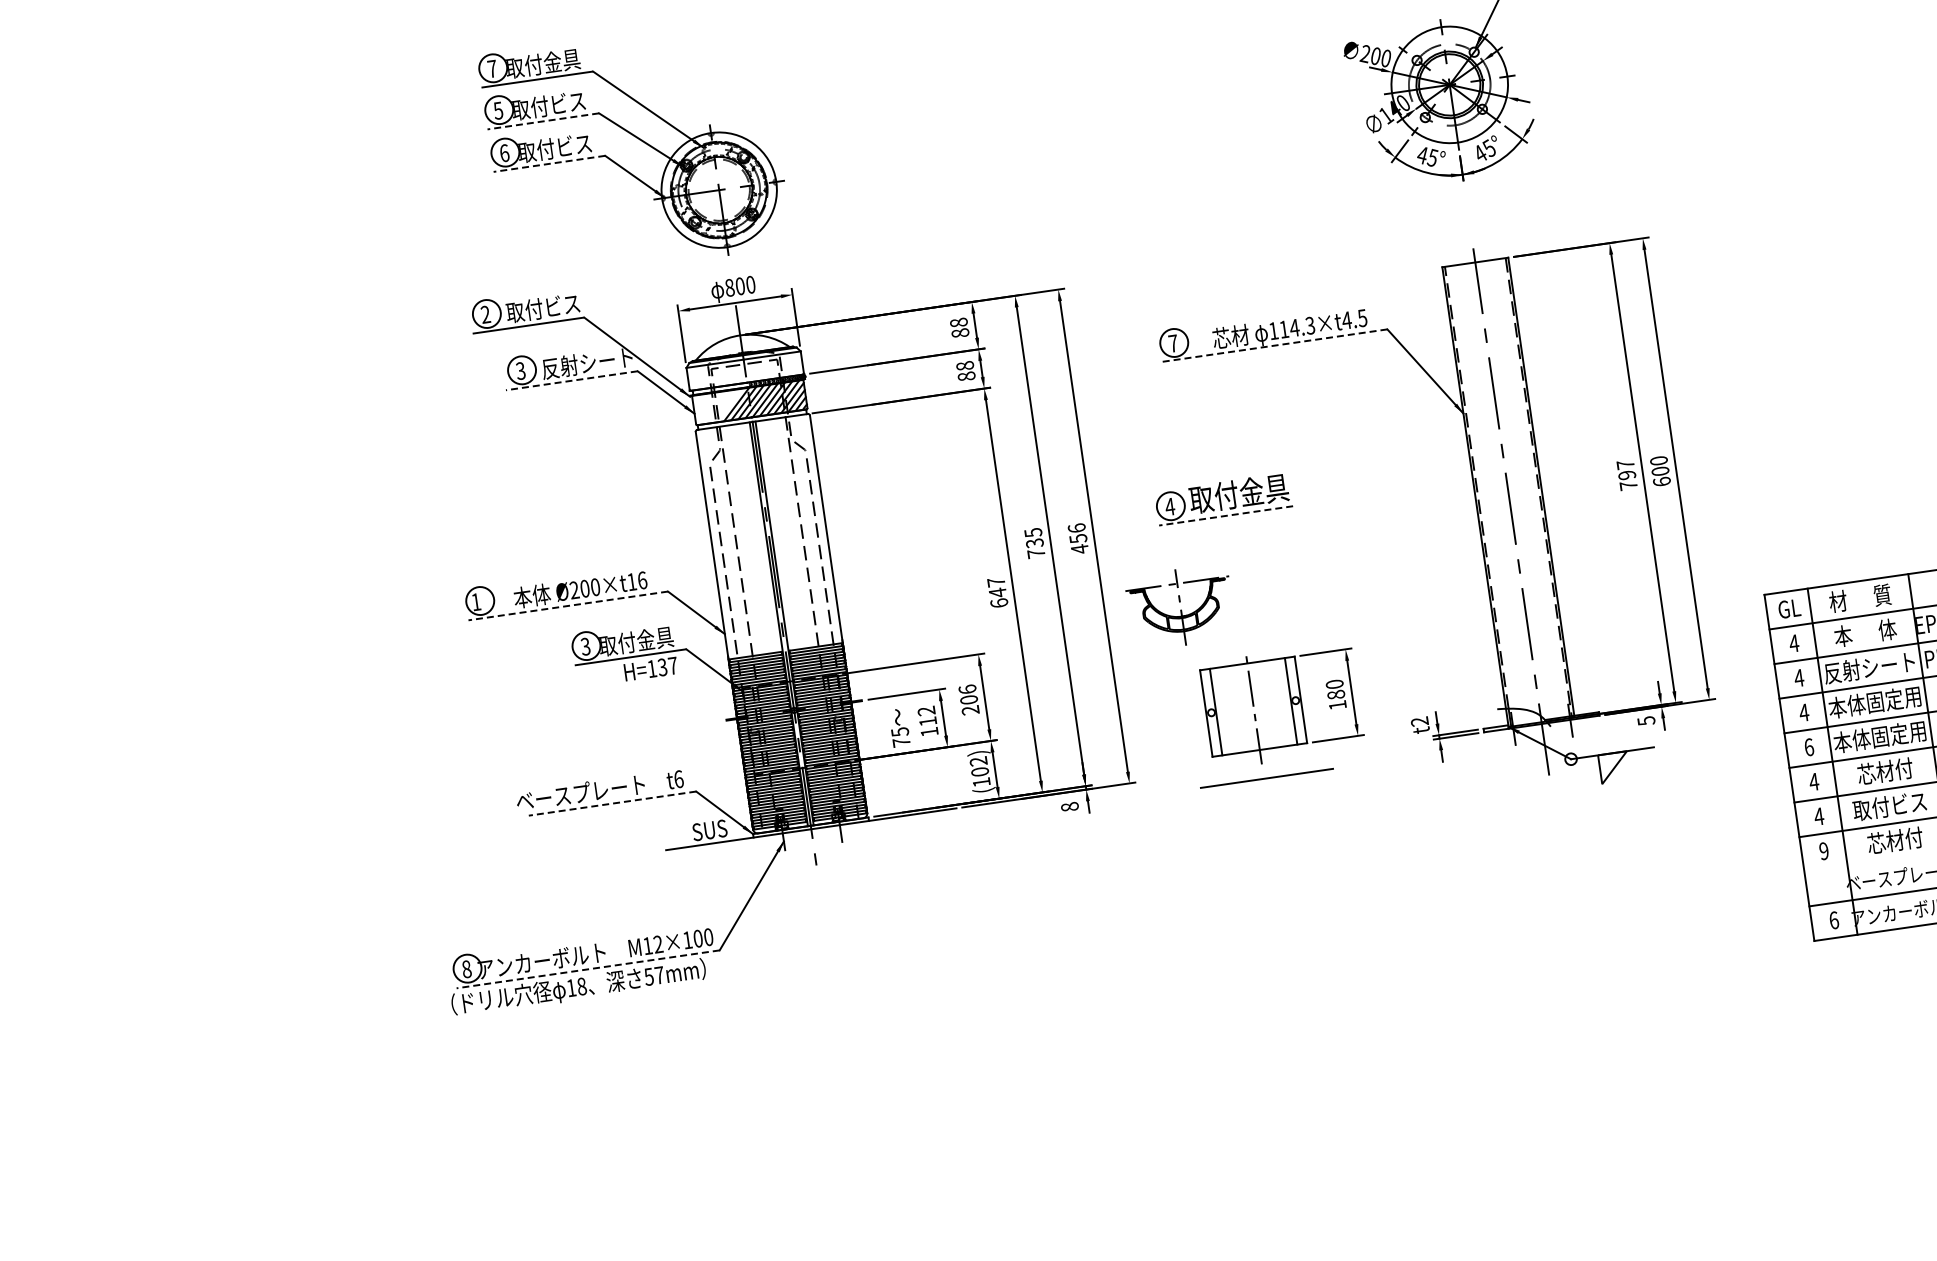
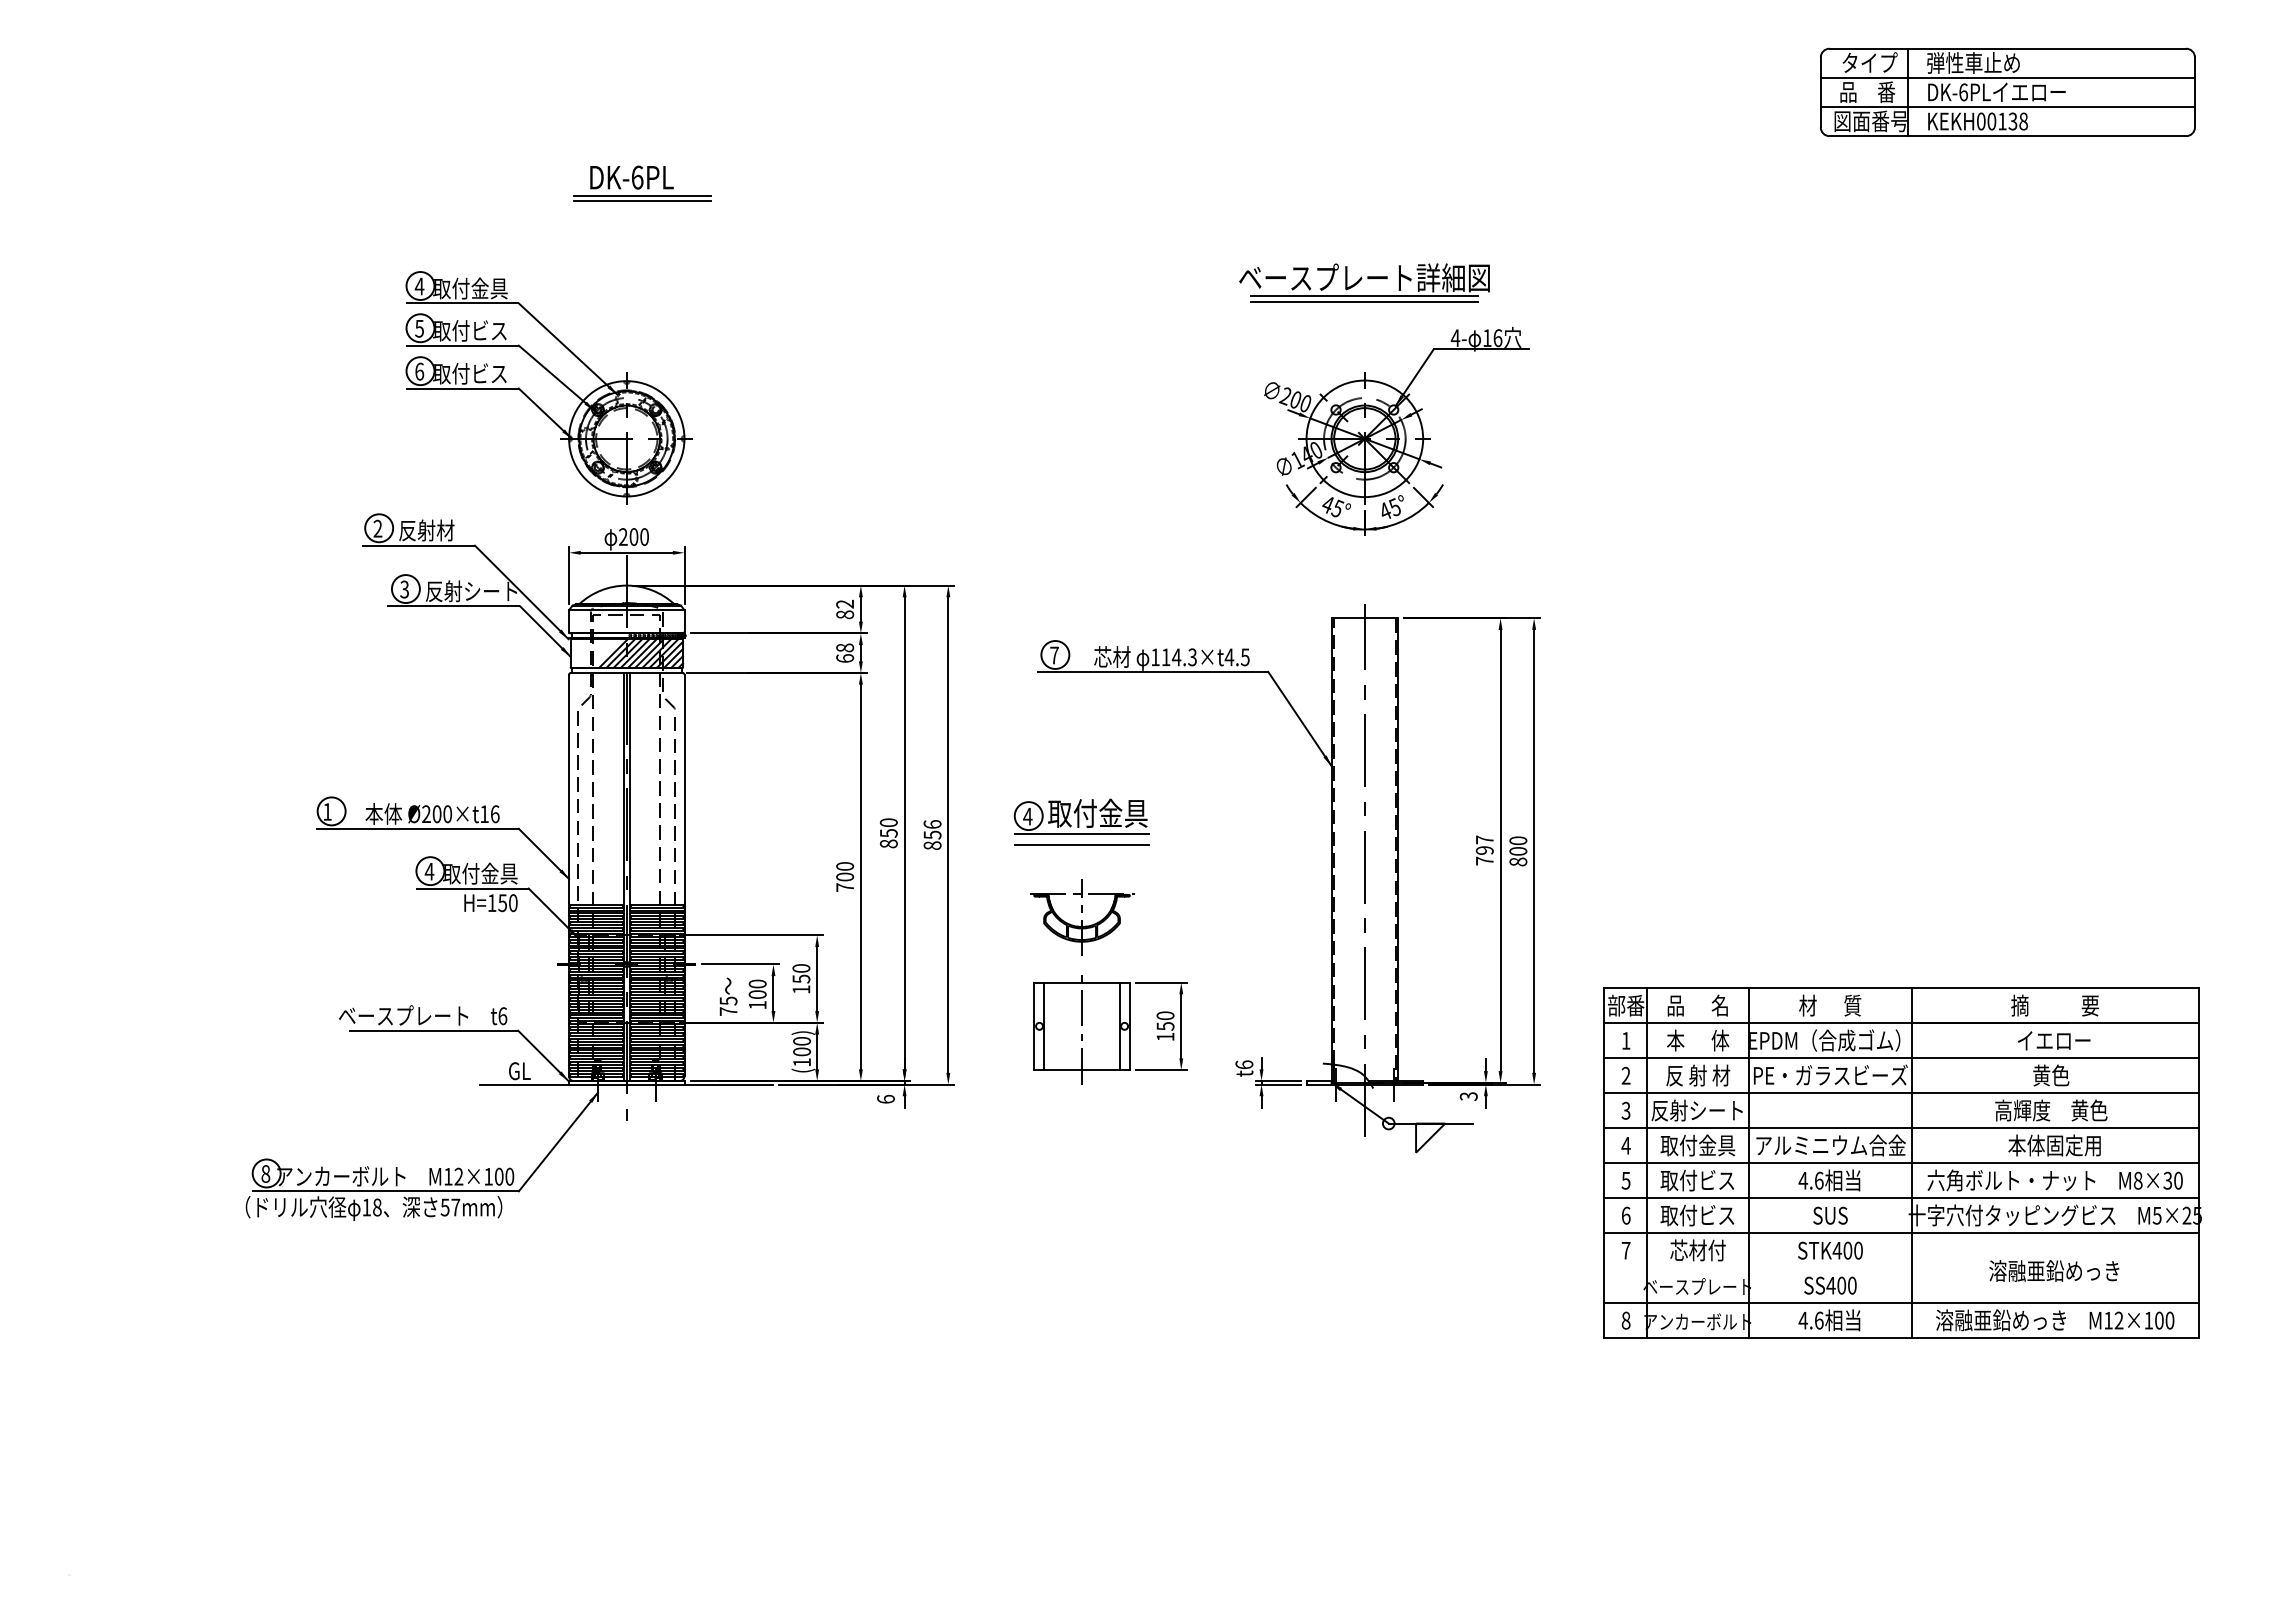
text: (492, 68) -> (419, 286), 7 -> 4
line: (542, 121) -> (461, 345), dashed -> solid
line: (548, 163) -> (461, 388), dashed -> solid
text: (730, 288) -> (623, 537), 800 -> 200
text: (542, 308) -> (435, 530), 取付ビス -> 反射材
text: (959, 321) -> (845, 603), 88 -> 82
line: (1272, 345) -> (1152, 671), dashed -> solid
text: (966, 376) -> (844, 658), 88 -> 68
line: (571, 380) -> (453, 606), dashed -> solid
text: (1662, 481) -> (1518, 861), 600 -> 800
line: (1226, 515) -> (1082, 833), dashed -> solid
text: (1034, 543) -> (888, 833), 735 -> 850
text: (1079, 549) -> (932, 845), 456 -> 856
text: (998, 592) -> (845, 876), 647 -> 700
text: (1859, 598) -> (1697, 1005), 材      質 -> 品      名
line: (568, 605) -> (418, 828), dashed -> solid
part: (1181, 607) -> (1082, 917), moved
text: (1789, 608) -> (1626, 1005), GL -> 部番
text: (1793, 643) -> (1625, 1040), 4 -> 1
text: (585, 646) -> (429, 871), 3 -> 4
text: (667, 667) -> (507, 903), H=137 -> H=150
text: (1868, 667) -> (1696, 1075), 反射シート -> 反 射 材
text: (1798, 677) -> (1625, 1075), 4 -> 2
text: (1336, 694) -> (1165, 1026), 180 -> 150
text: (969, 699) -> (801, 978), 206 -> 150
text: (1874, 702) -> (1697, 1110), 本体固定用 -> 反射シート
text: (1803, 712) -> (1625, 1110), 4 -> 3
text: (926, 715) -> (757, 988), 112 -> 100
text: (1419, 721) -> (1244, 1064), t2 -> t6
text: (1646, 721) -> (1468, 1096), 5 -> 3
text: (1879, 736) -> (1697, 1145), 本体固定用 -> 取付金具
text: (1808, 747) -> (1625, 1145), 6 -> 4
text: (979, 761) -> (802, 1041), (102) -> (100)
text: (1884, 771) -> (1697, 1180), 芯材付 -> 取付ビス
line: (1266, 777) -> (1081, 844), moved
text: (1813, 781) -> (1625, 1180), 4 -> 5
line: (612, 803) -> (433, 1030), dashed -> solid
text: (1069, 806) -> (885, 1098), 8 -> 6
text: (1818, 816) -> (1625, 1215), 4 -> 6
text: (710, 830) -> (526, 1071), SUS -> GL
text: (1823, 851) -> (1625, 1250), 9 -> 7
text: (1833, 920) -> (1625, 1320), 6 -> 8
line: (587, 969) -> (385, 1191), dashed -> solid

